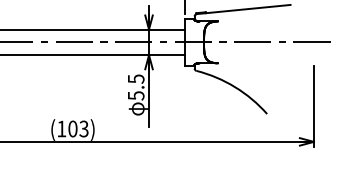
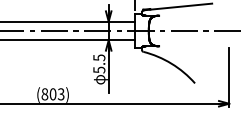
text: (61, 128) -> (44, 93), (103) -> (803)

